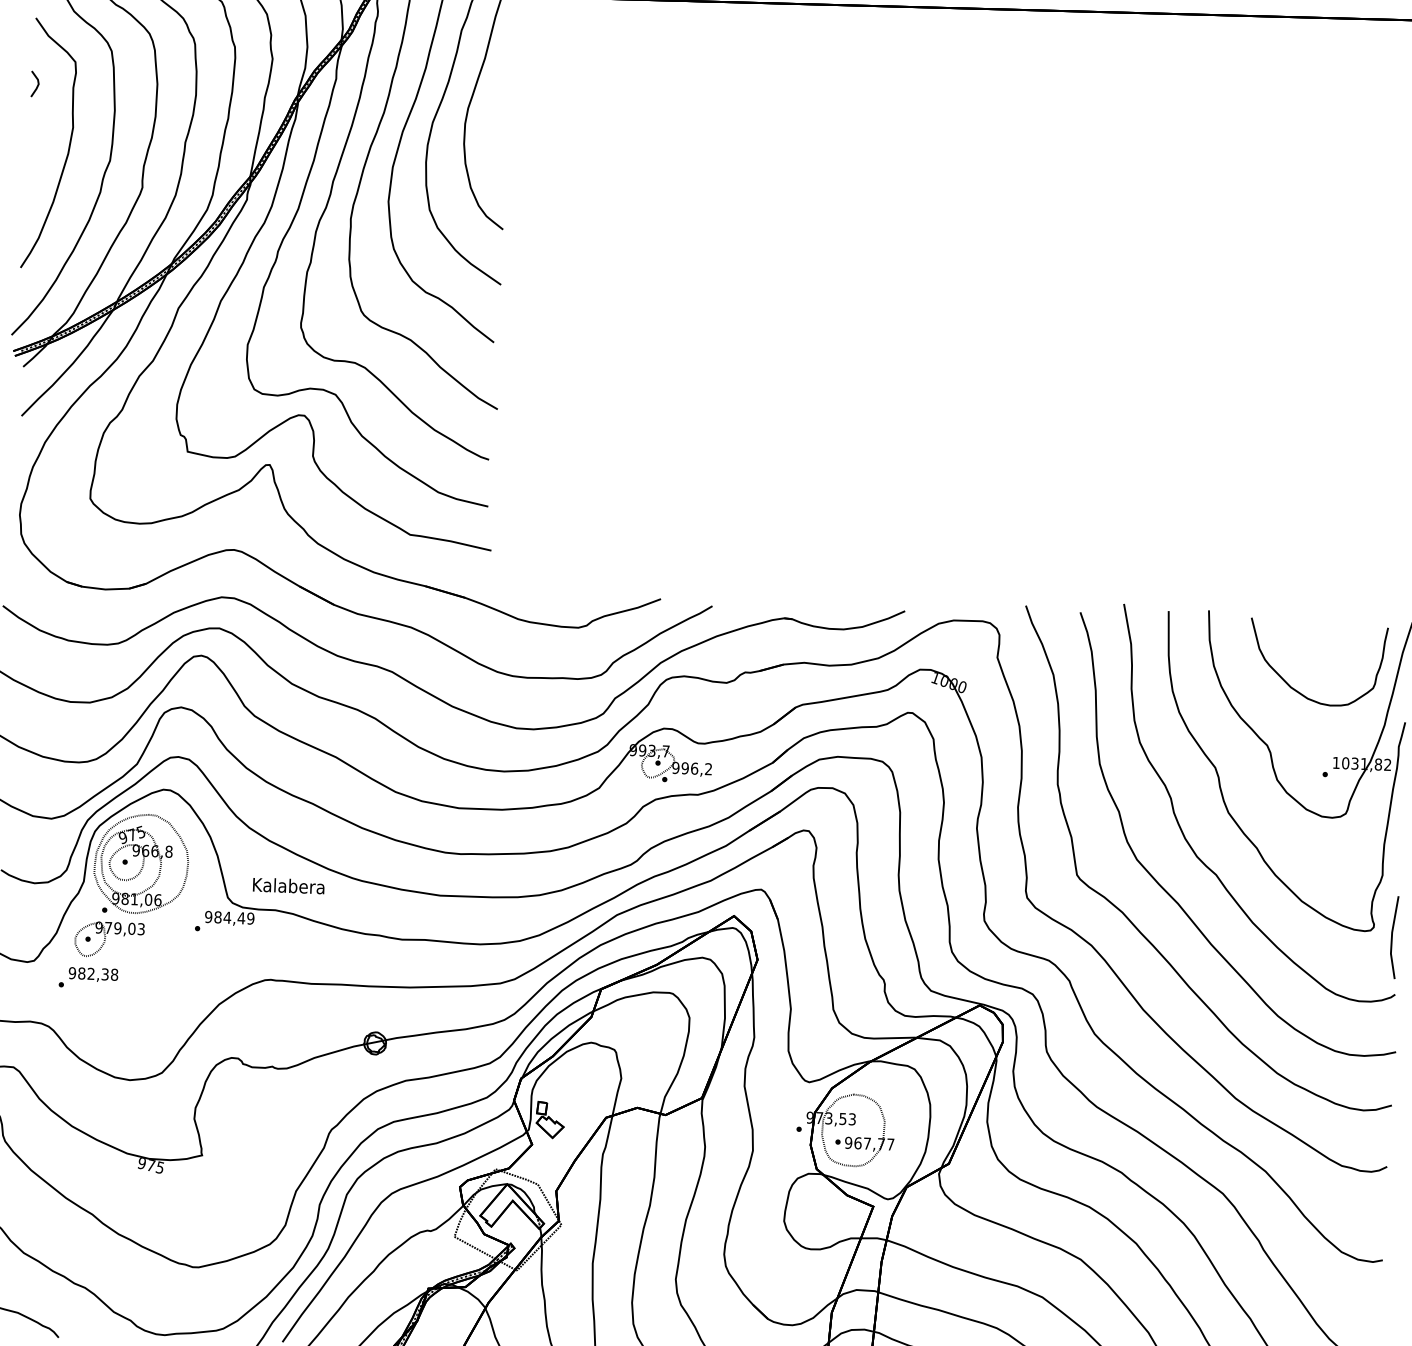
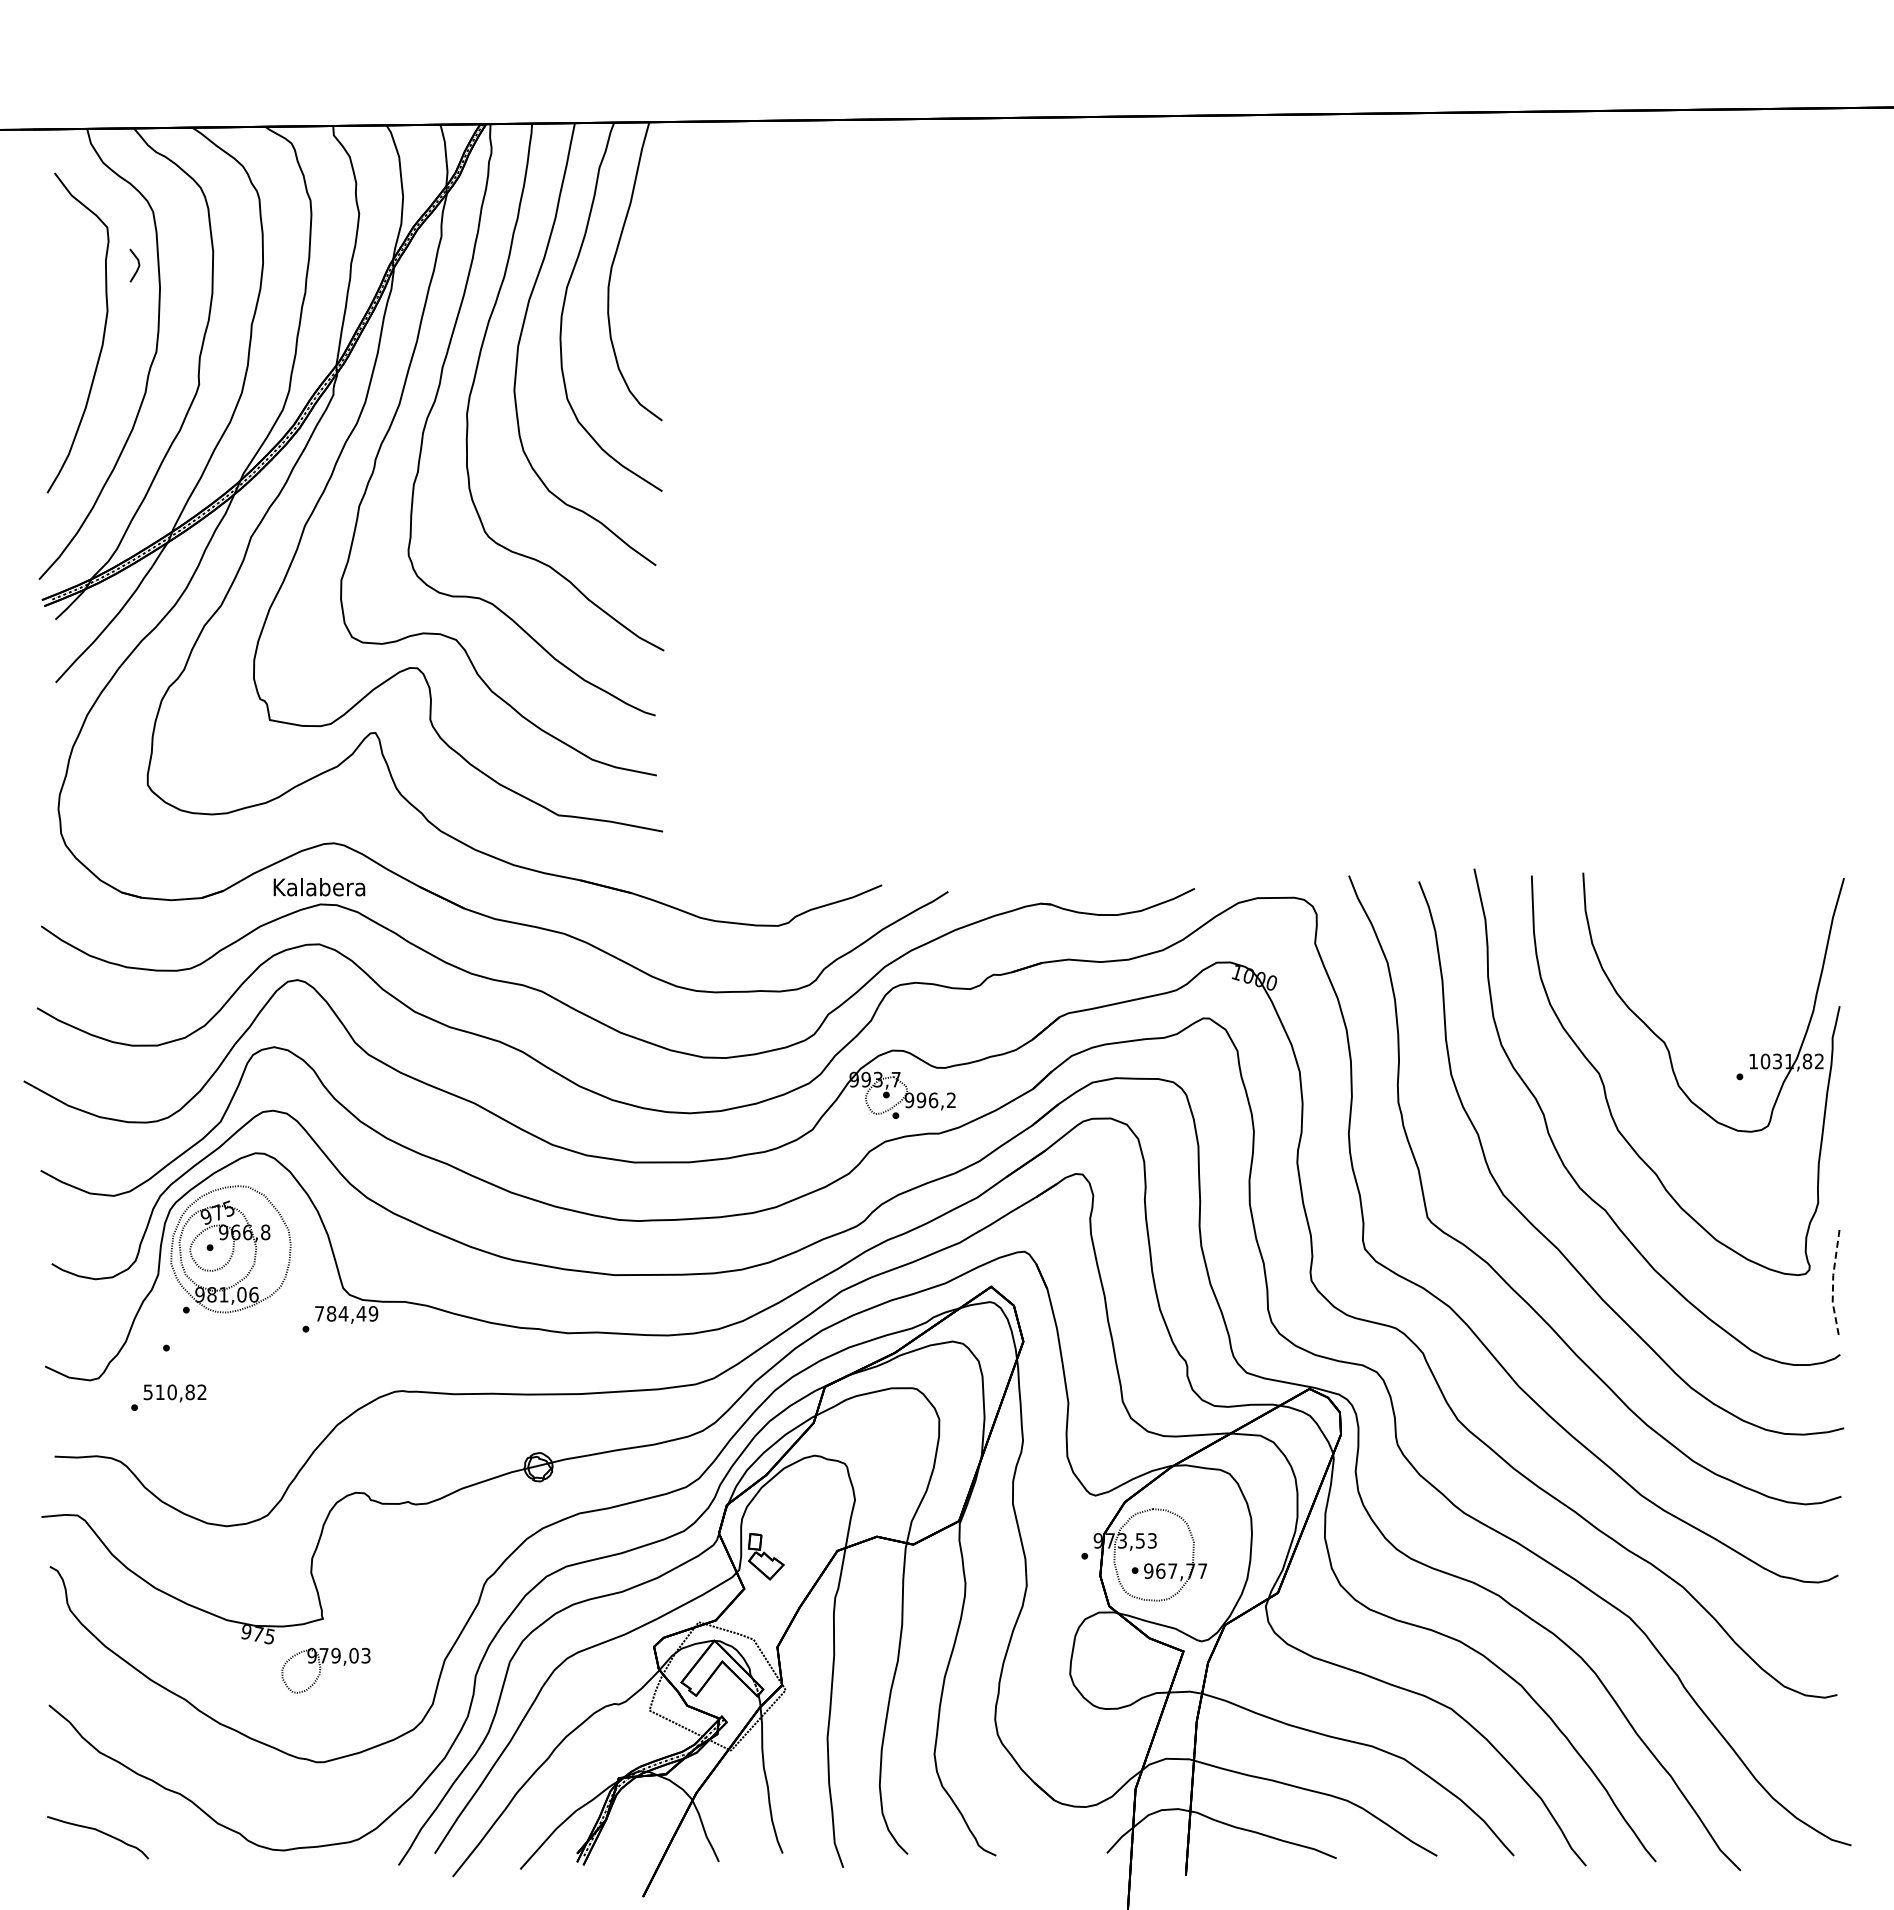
line: (37, 85) -> (137, 267), moved
curve: (1300, 692) -> (1704, 973), removed
text: (288, 886) -> (319, 887), moved
text: (208, 916) -> (319, 1313), 984,49 -> 784,49
line: (1392, 937) -> (1833, 1281), solid -> dashed
part: (109, 939) -> (325, 1670), moved
text: (92, 974) -> (174, 1392), 982,38 -> 510,82

